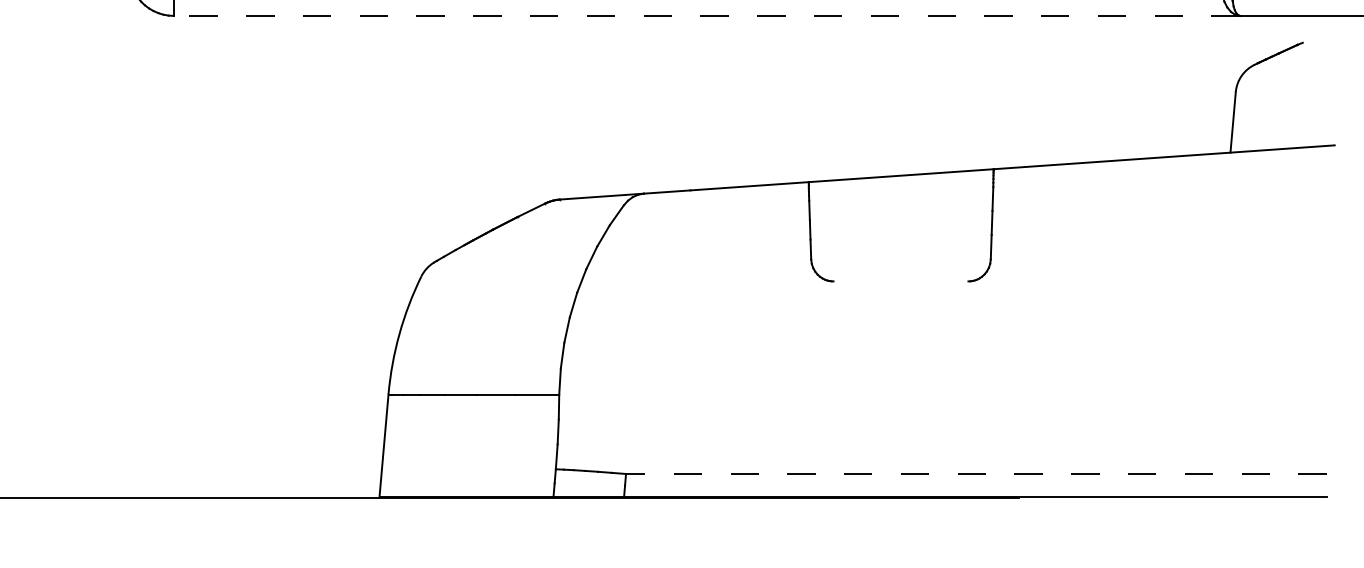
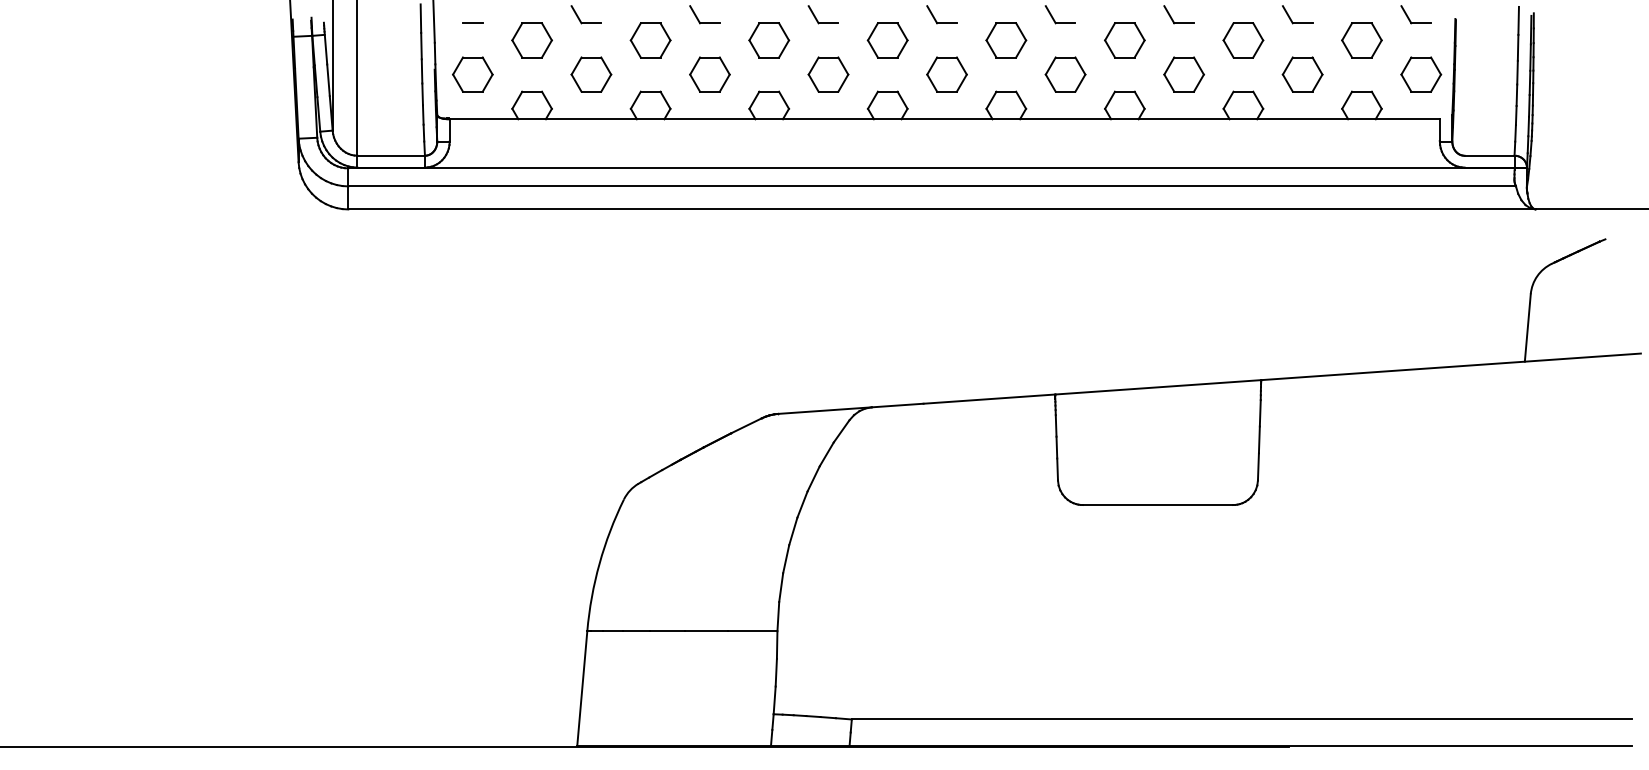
line: (706, 15) -> (941, 209), dashed -> solid
line: (900, 281) -> (1157, 505), added
line: (976, 474) -> (1241, 719), dashed -> solid

